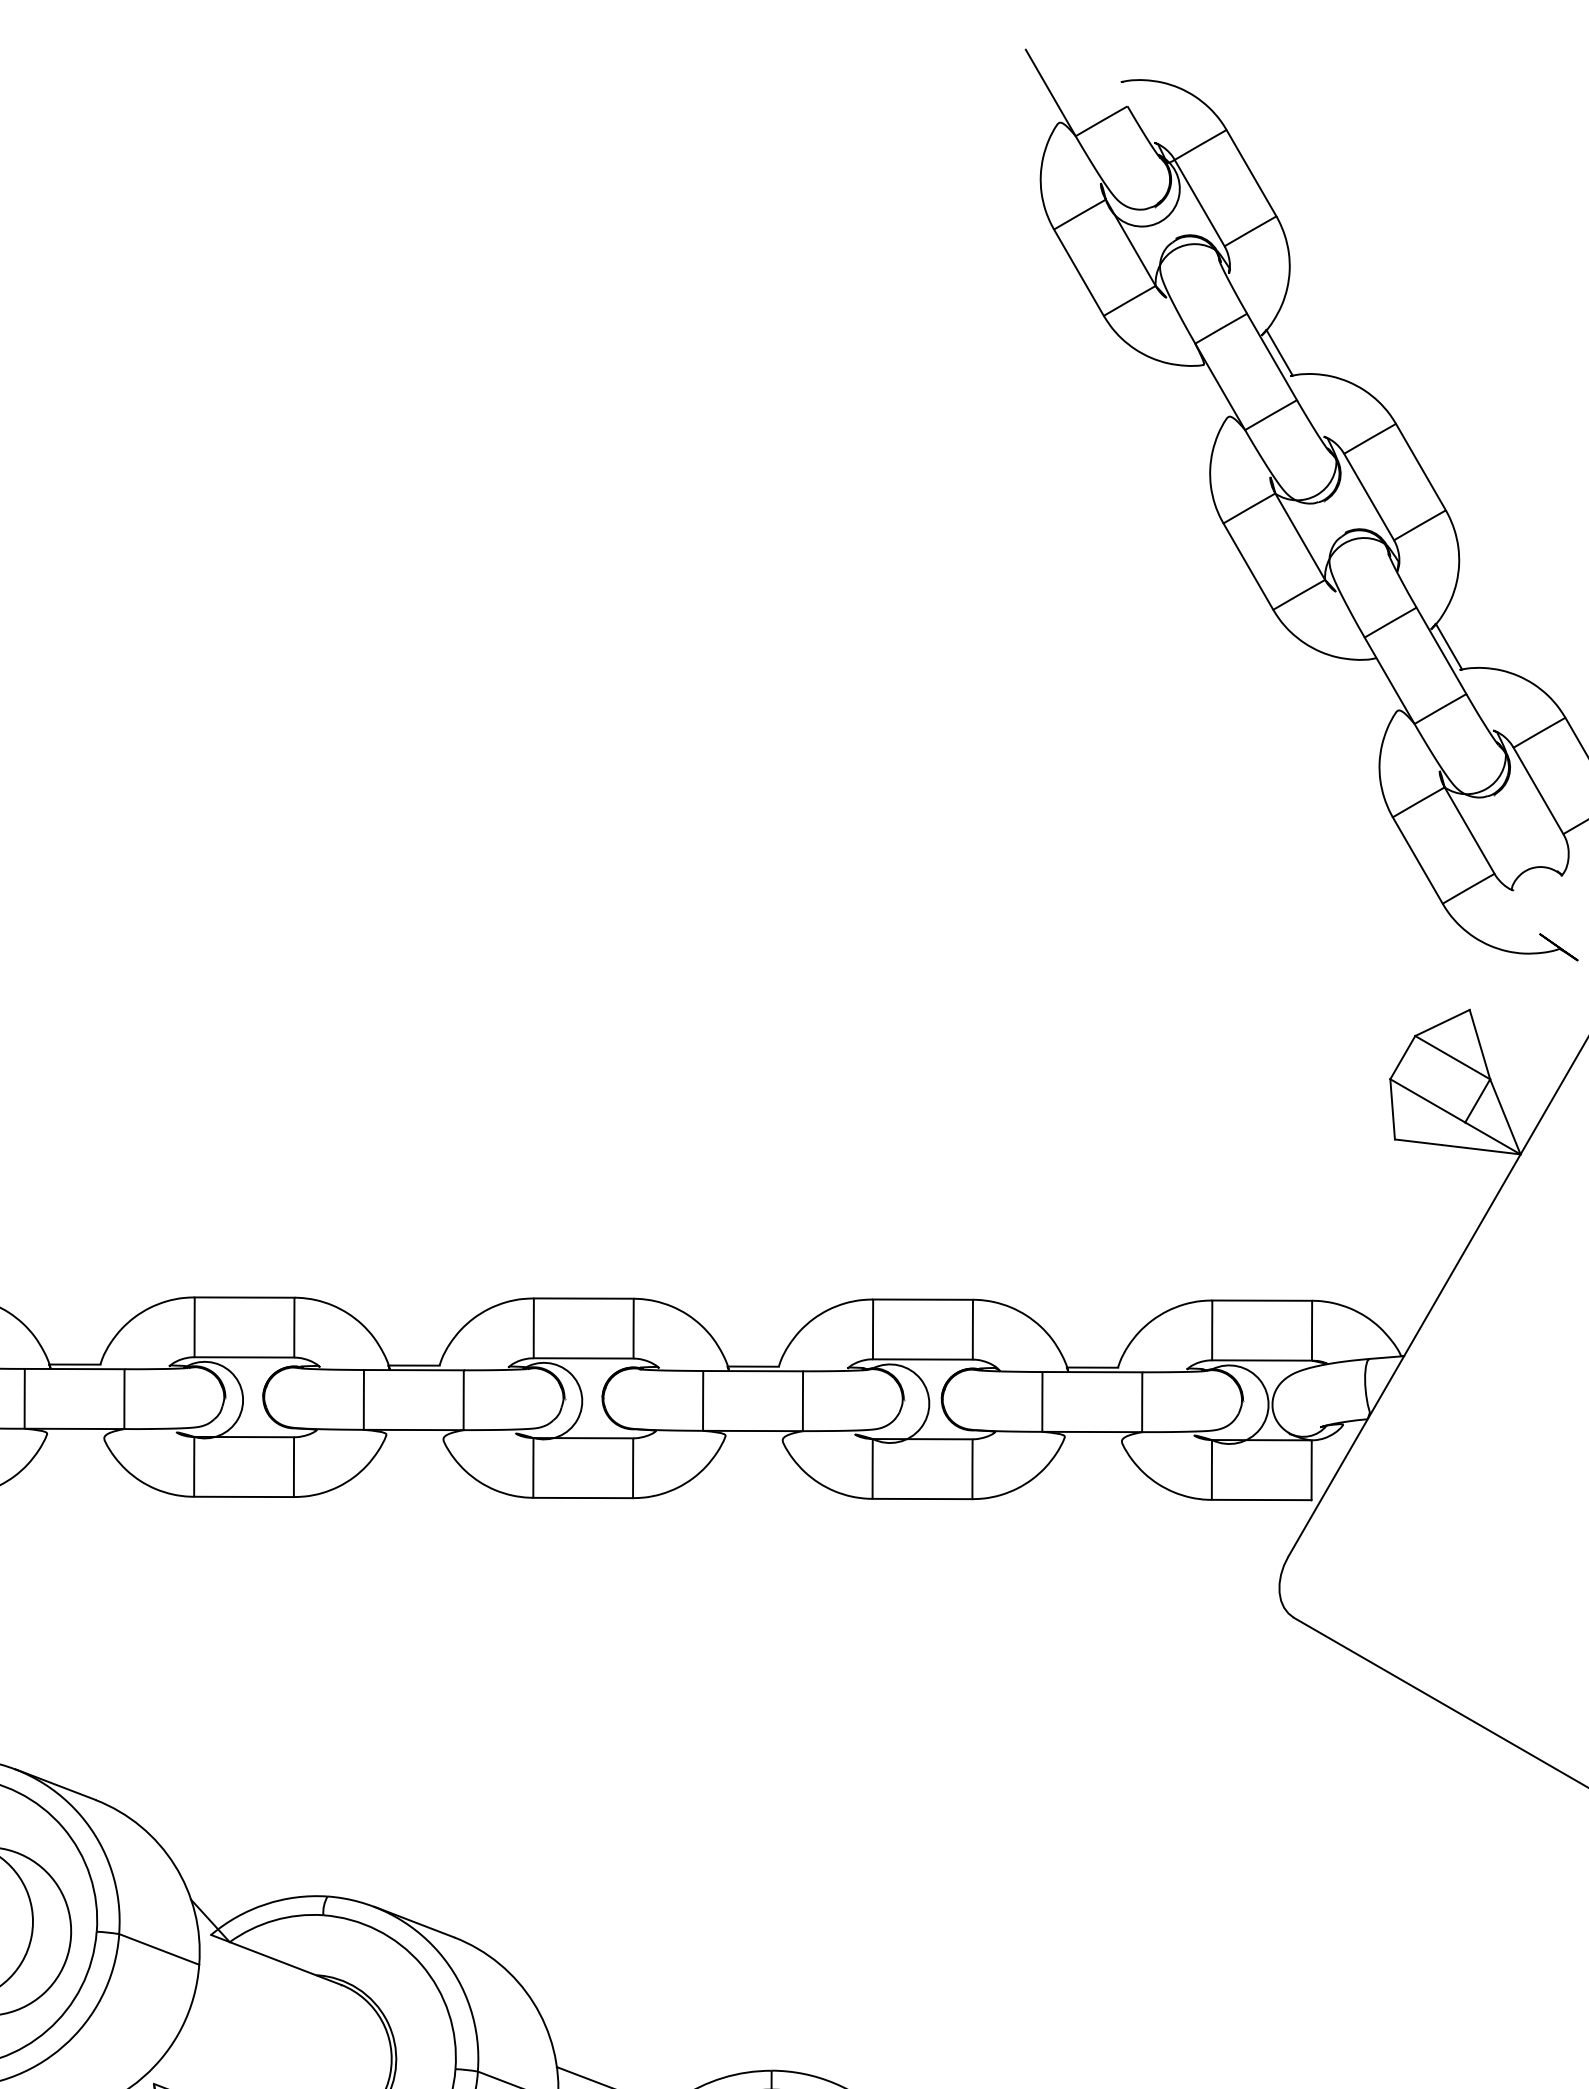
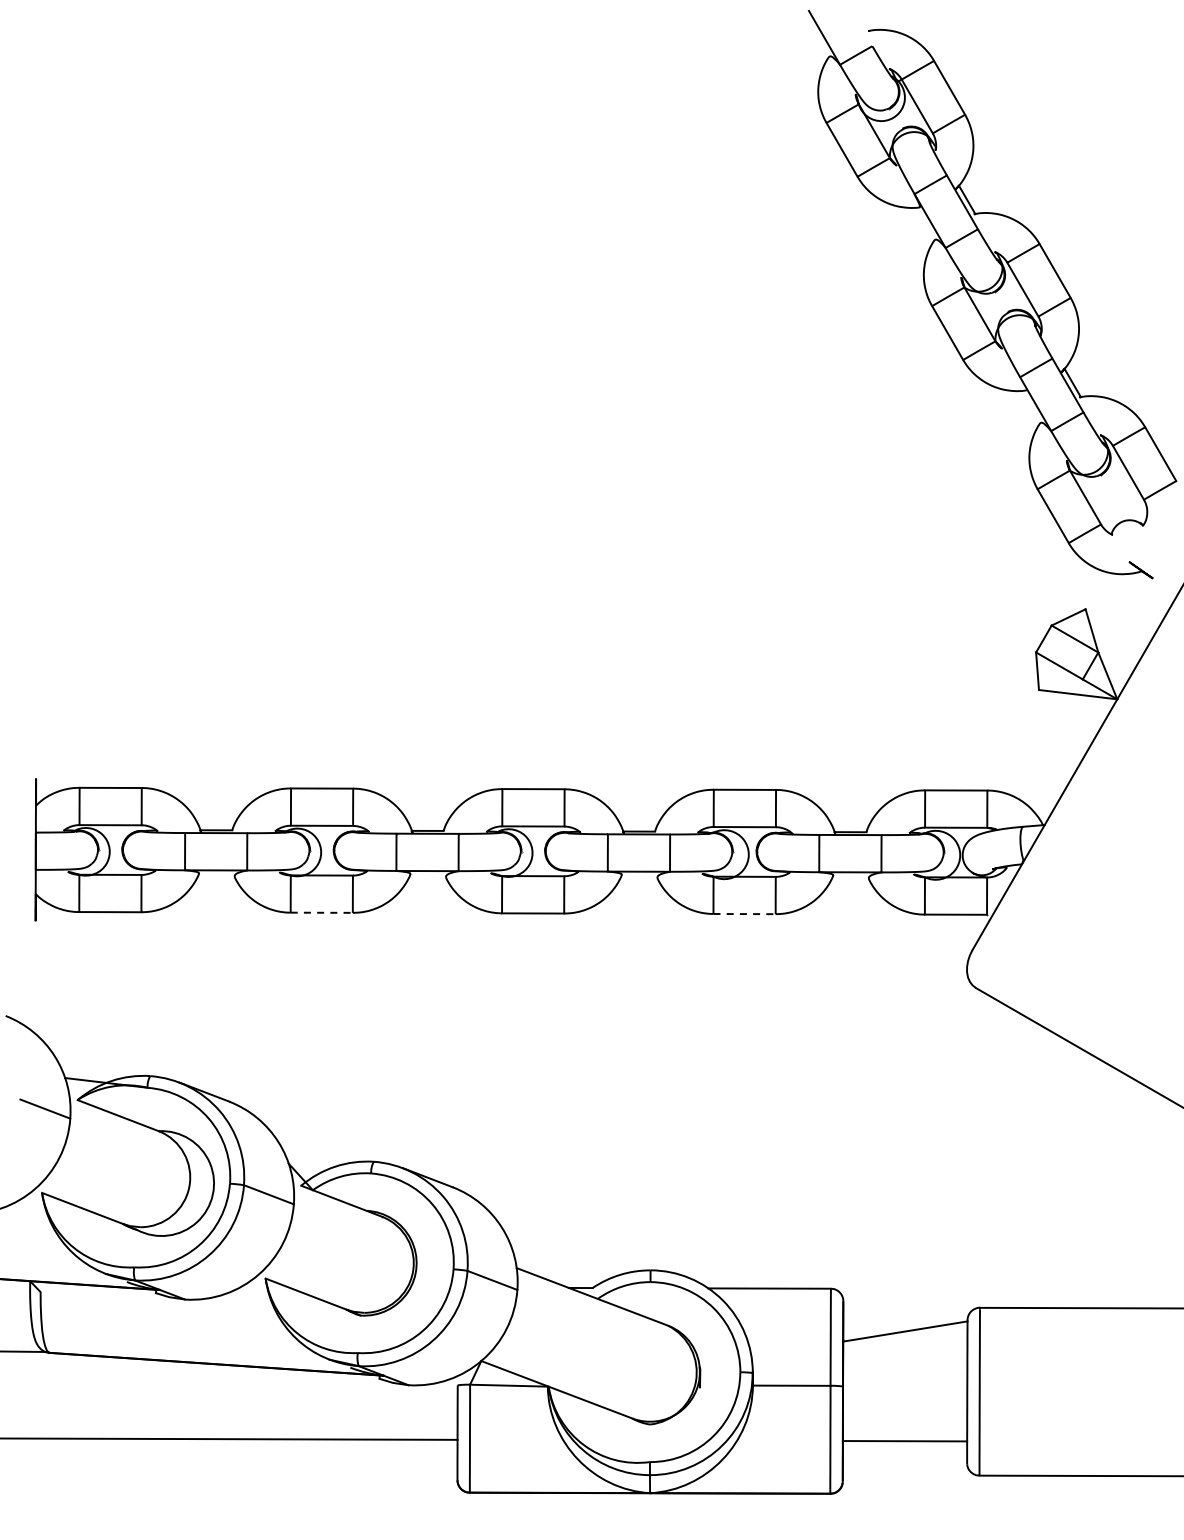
line: (245, 1496) -> (322, 912), solid -> dashed
line: (923, 1499) -> (745, 914), solid -> dashed

